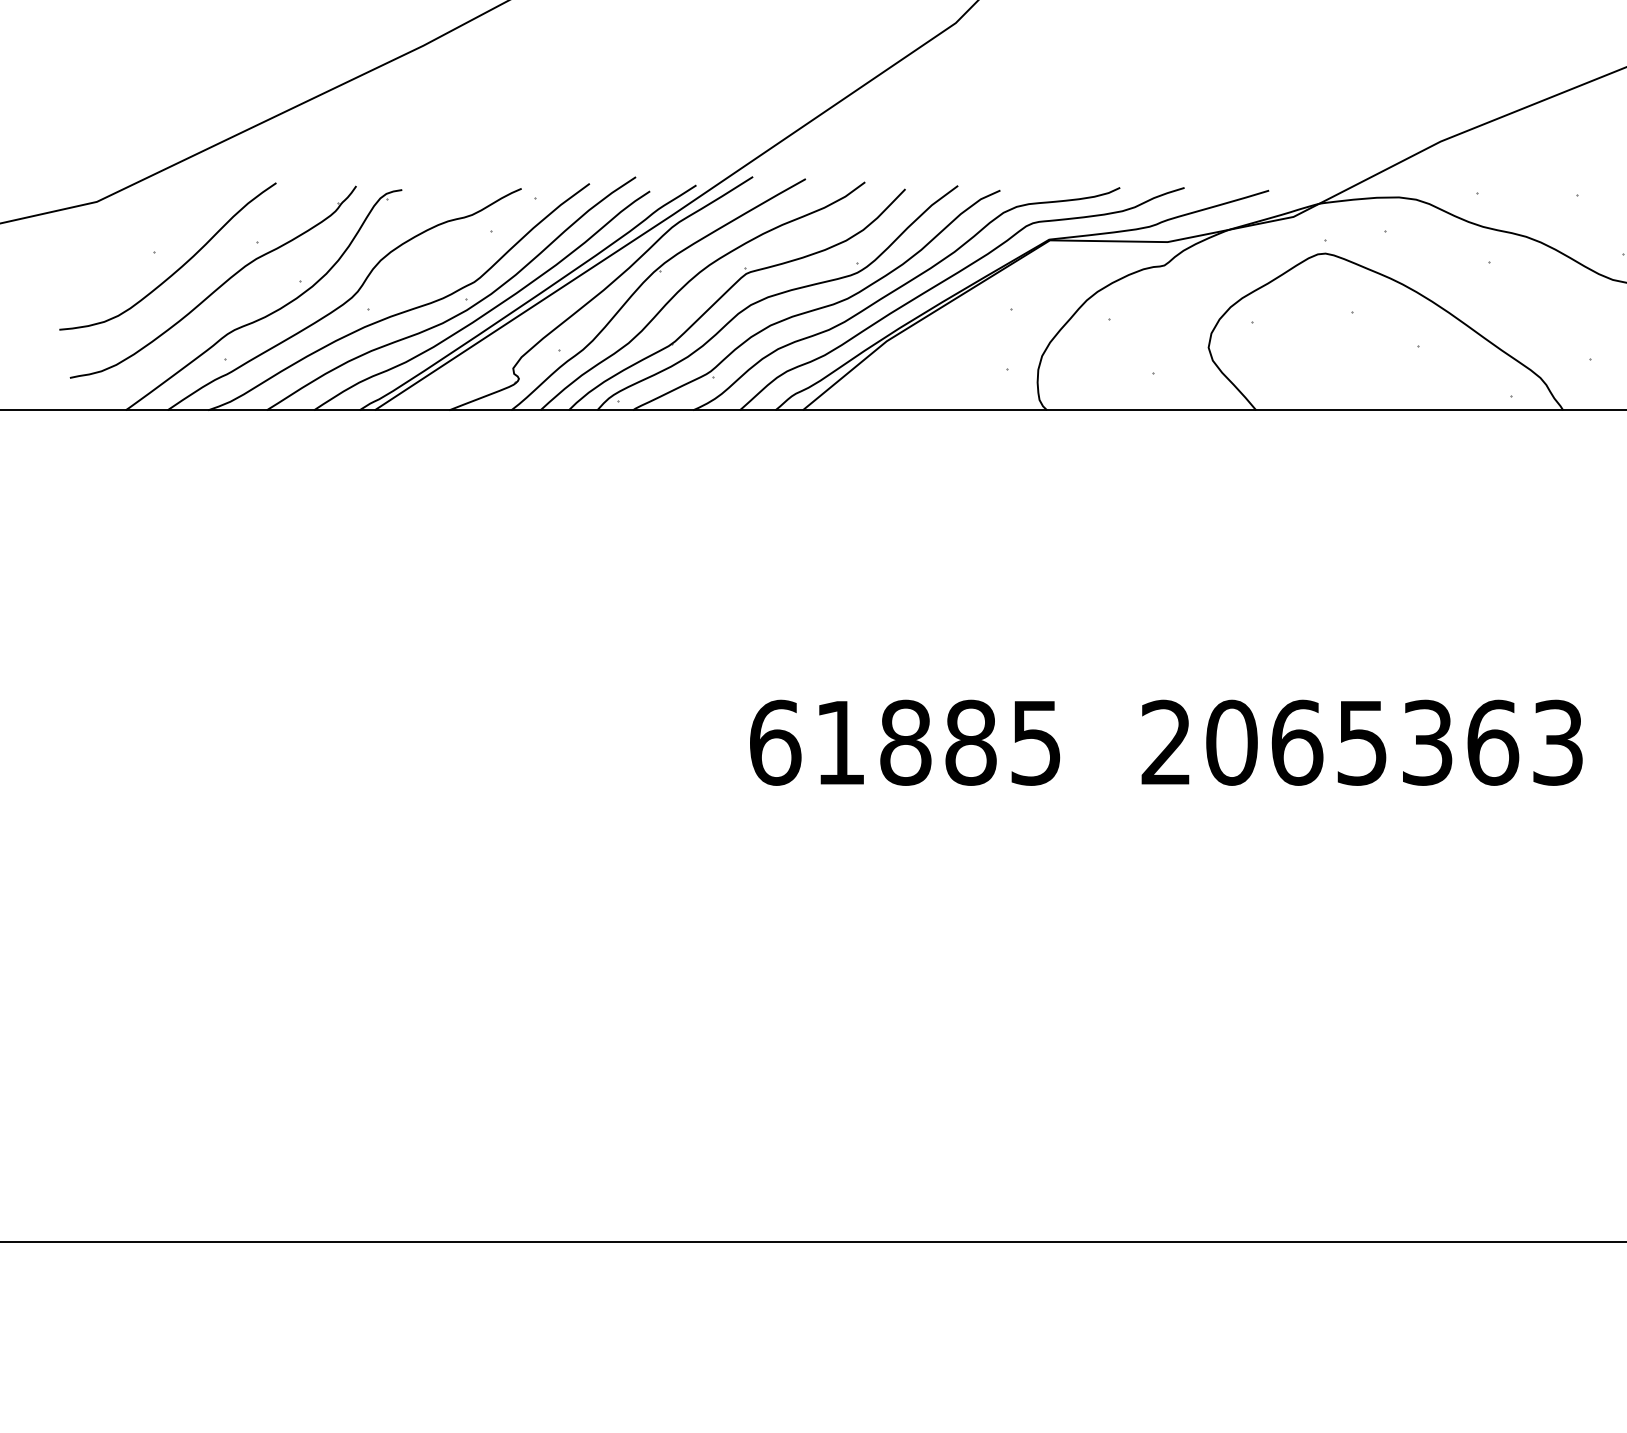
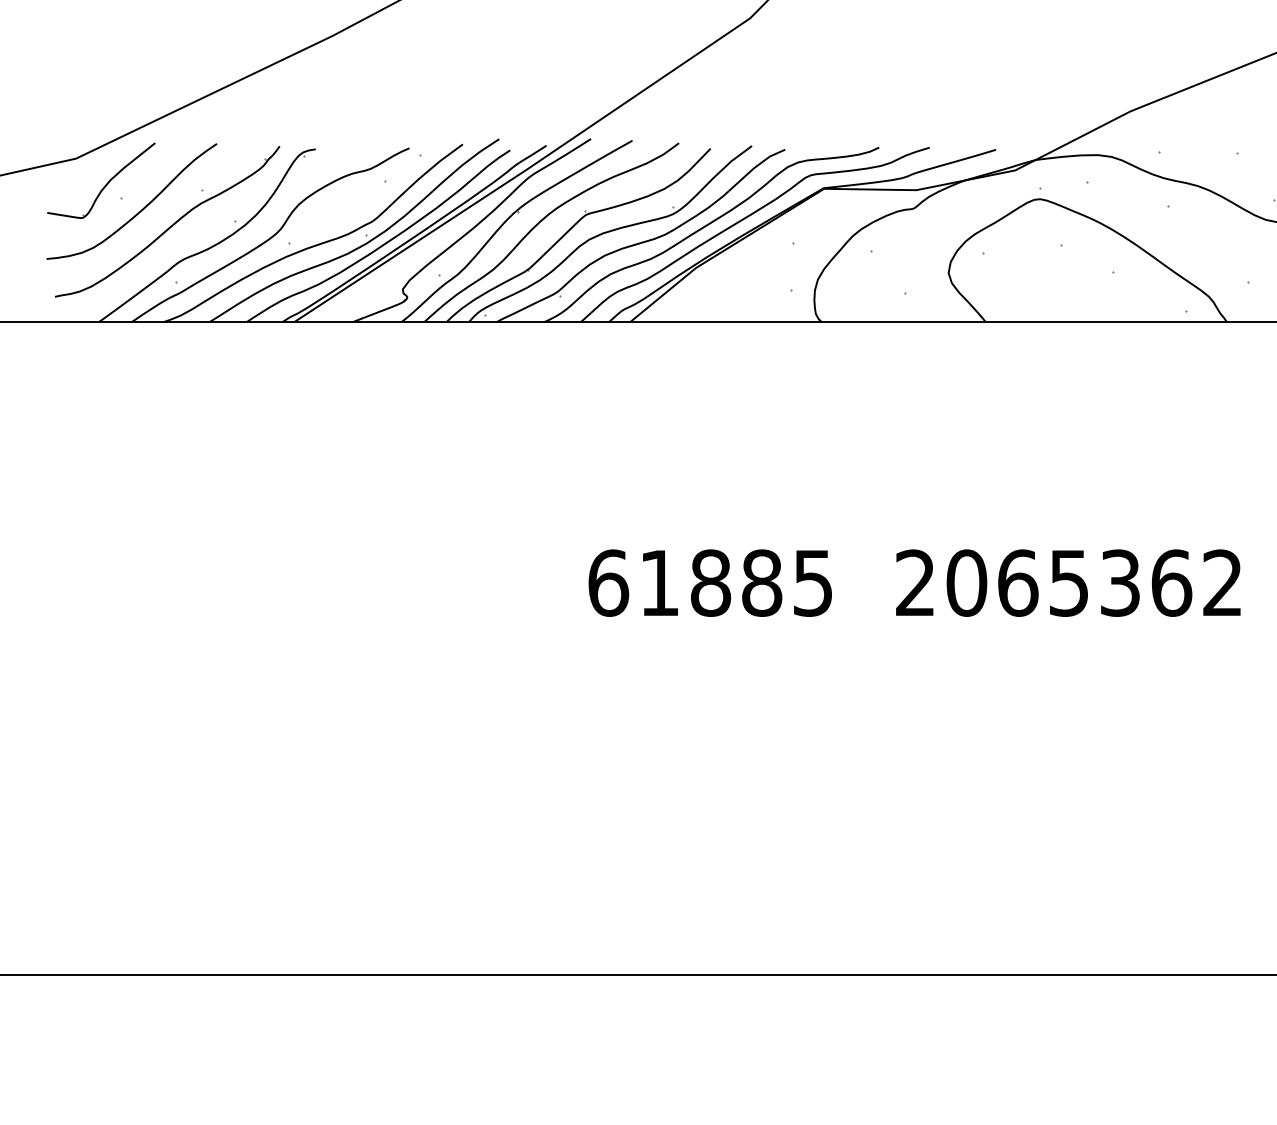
part: (129, 229) -> (101, 180), added
text: (1557, 741) -> (1222, 582), 2065363 -> 2065362

